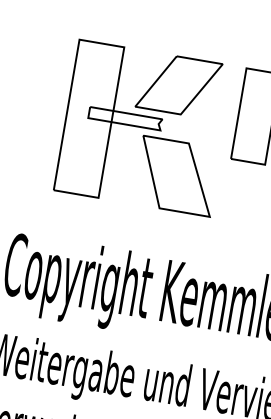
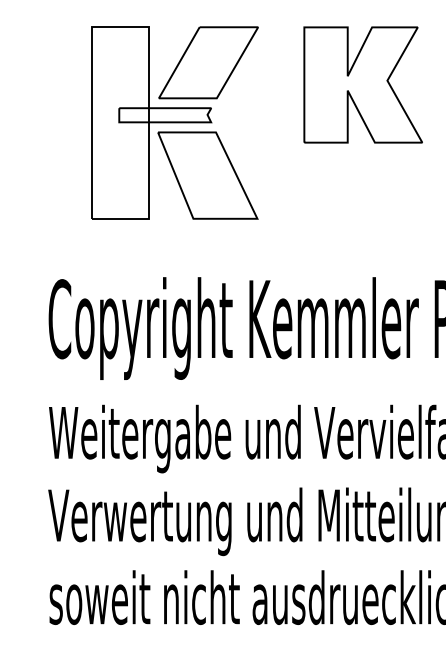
part: (179, 85) -> (208, 62), moved
part: (176, 176) -> (207, 175), moved

